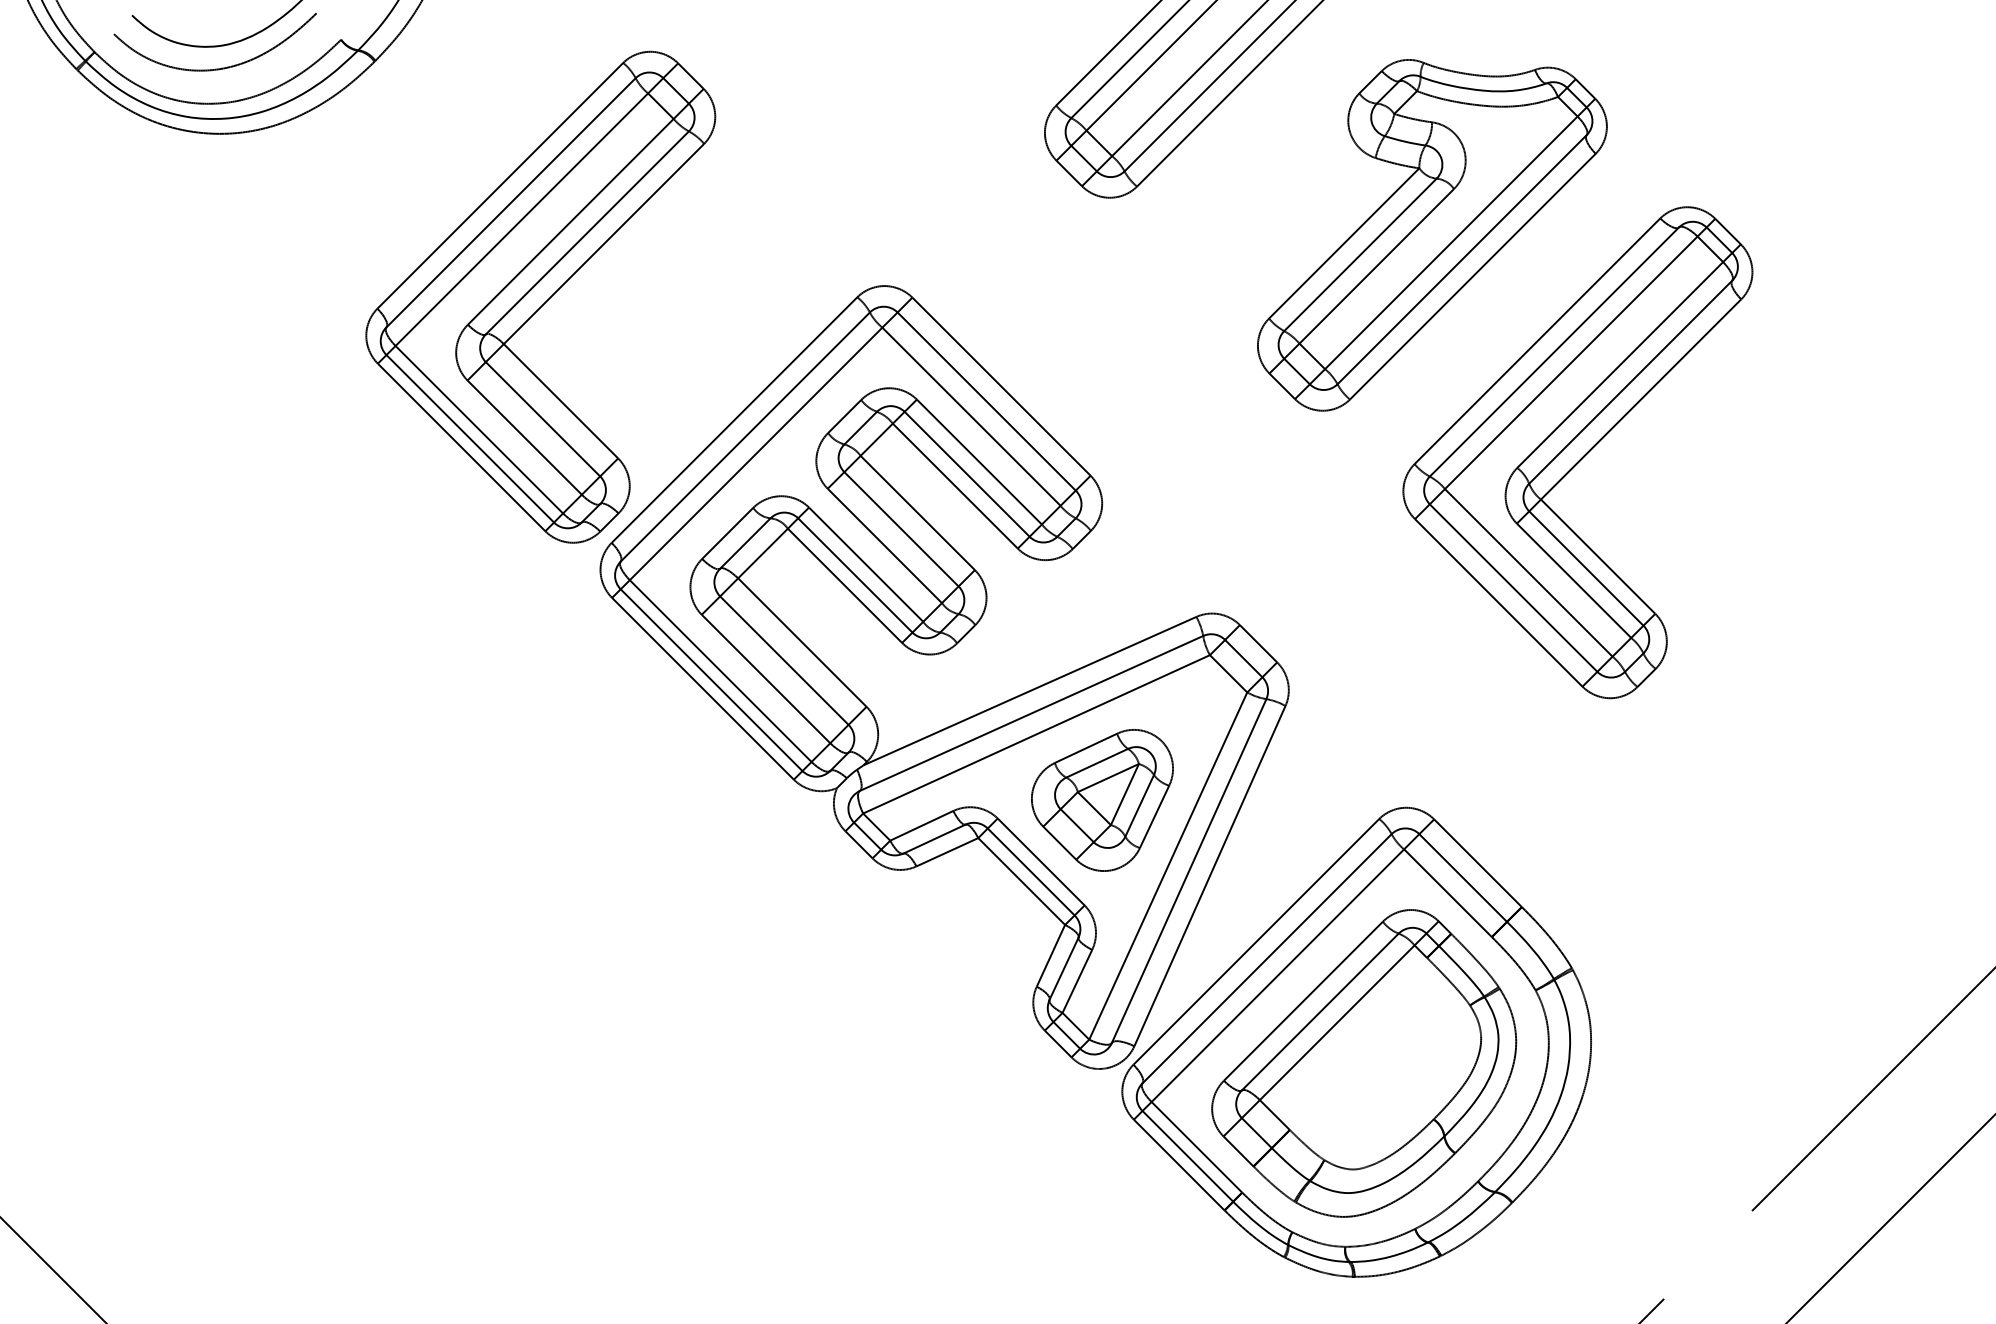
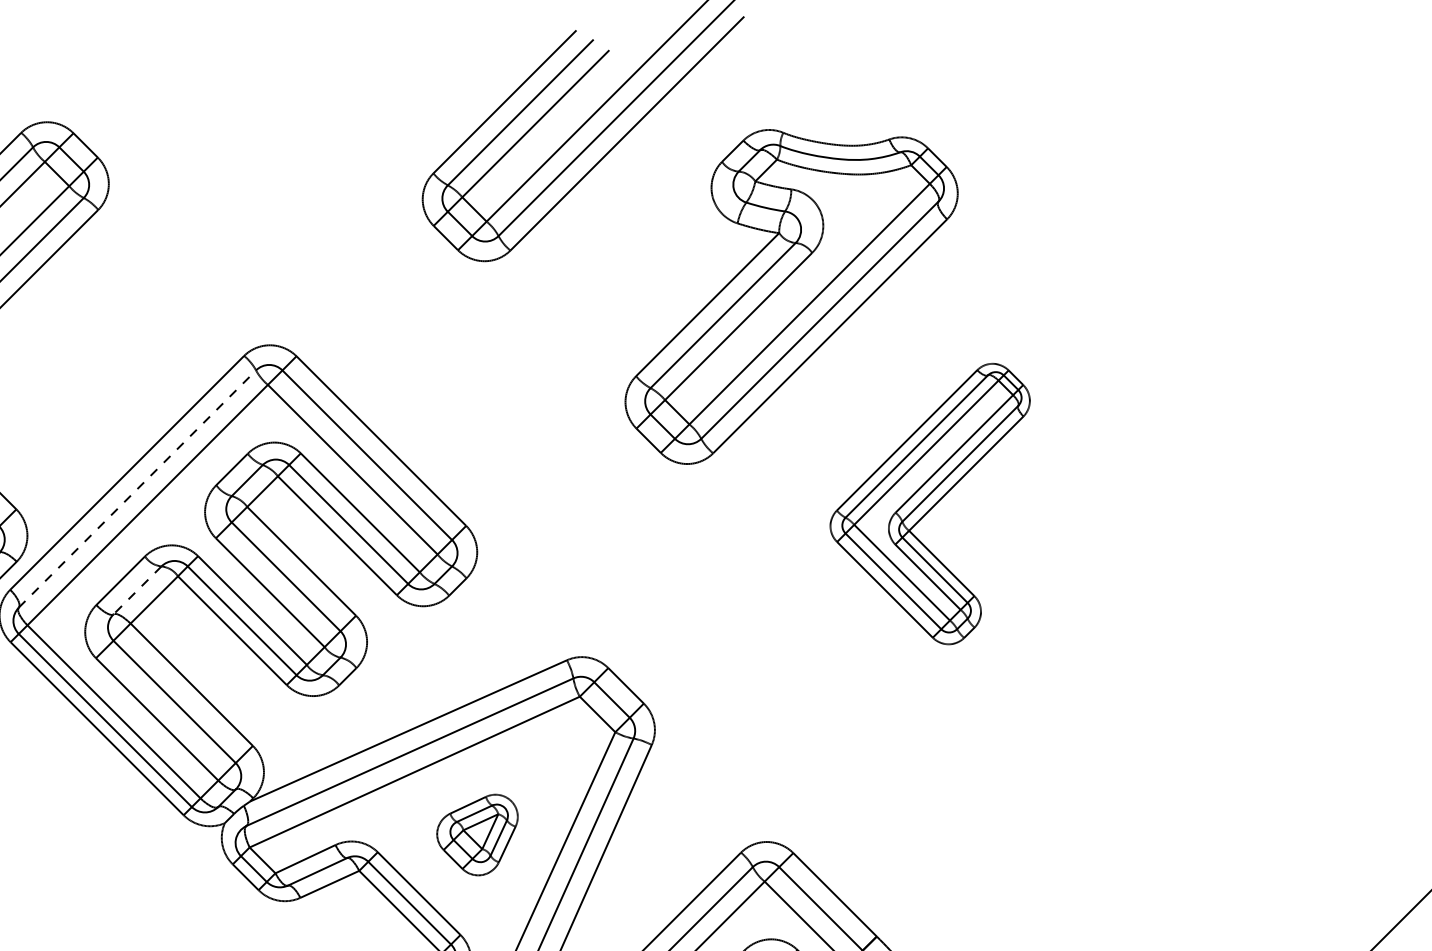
line: (745, 436) -> (137, 488), solid -> dashed
part: (1577, 452) -> (929, 503), size x0.6
line: (745, 543) -> (137, 590), solid -> dashed
part: (1102, 800) -> (477, 835), size x0.6

